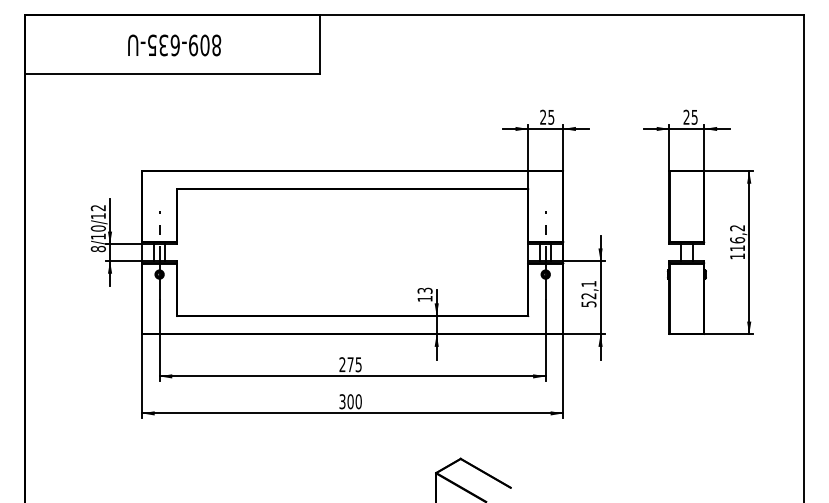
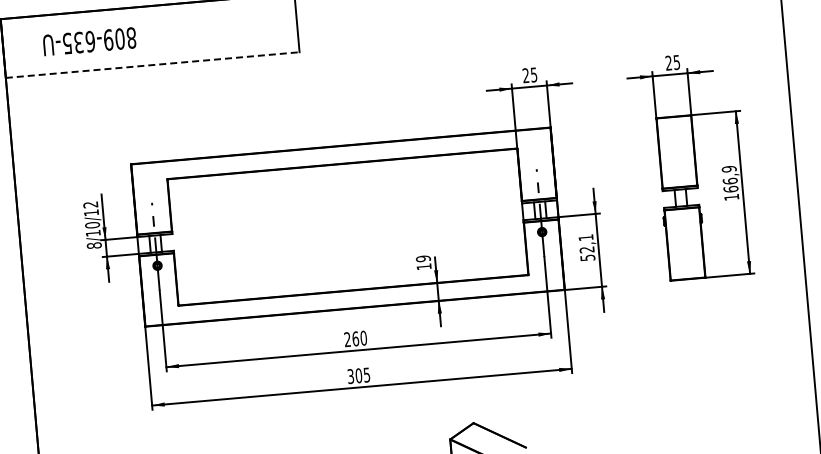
text: (174, 45) -> (89, 41), moved
line: (172, 74) -> (152, 65), solid -> dashed
text: (737, 238) -> (730, 179), 116,2 -> 166,9
text: (424, 290) -> (422, 258), 13 -> 19
text: (354, 364) -> (359, 338), 275 -> 260
text: (358, 401) -> (366, 374), 300 -> 305

